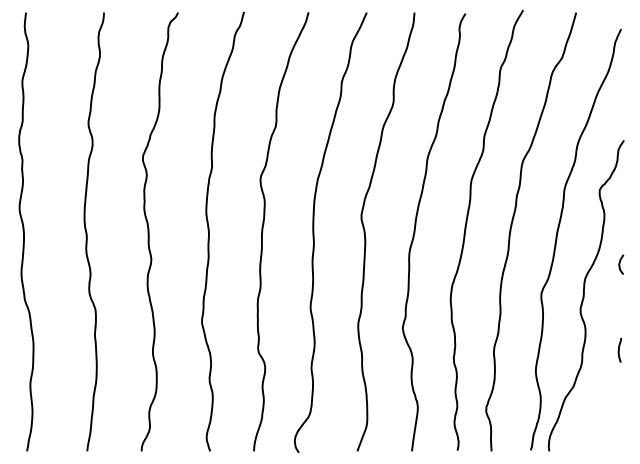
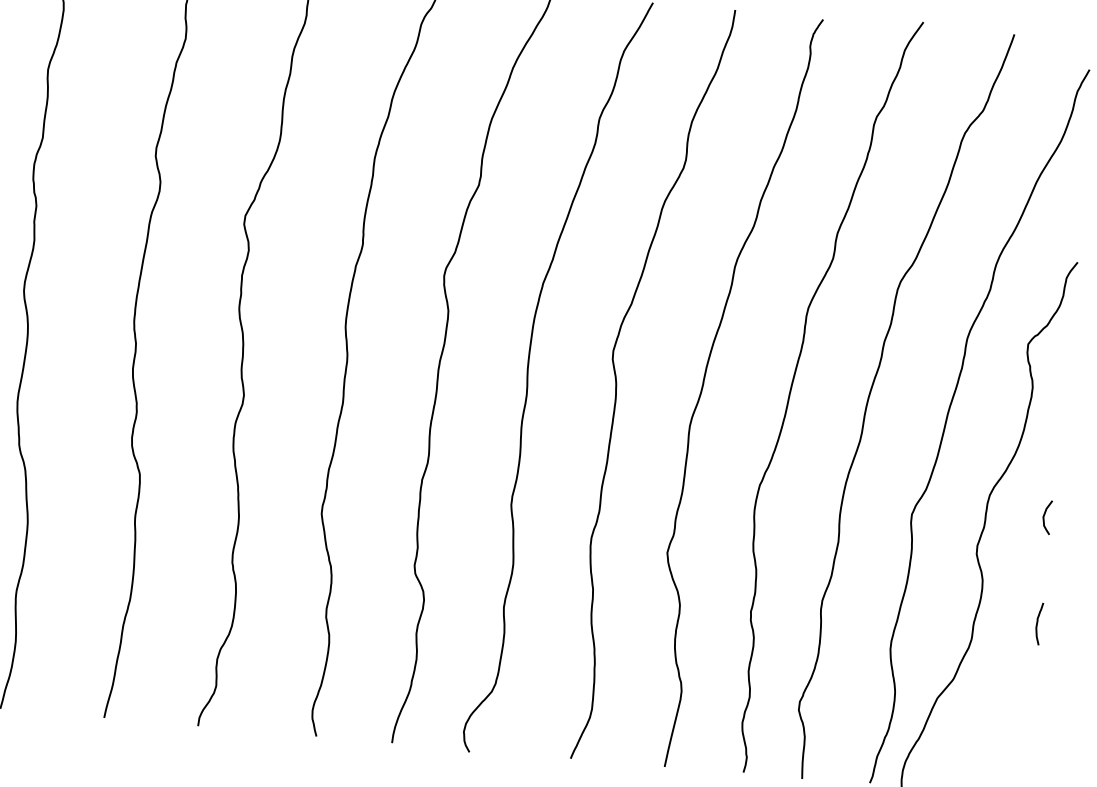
curve: (620, 264) -> (1045, 517), moved

